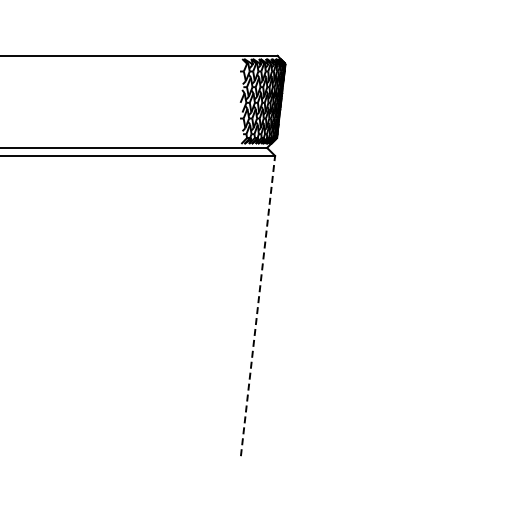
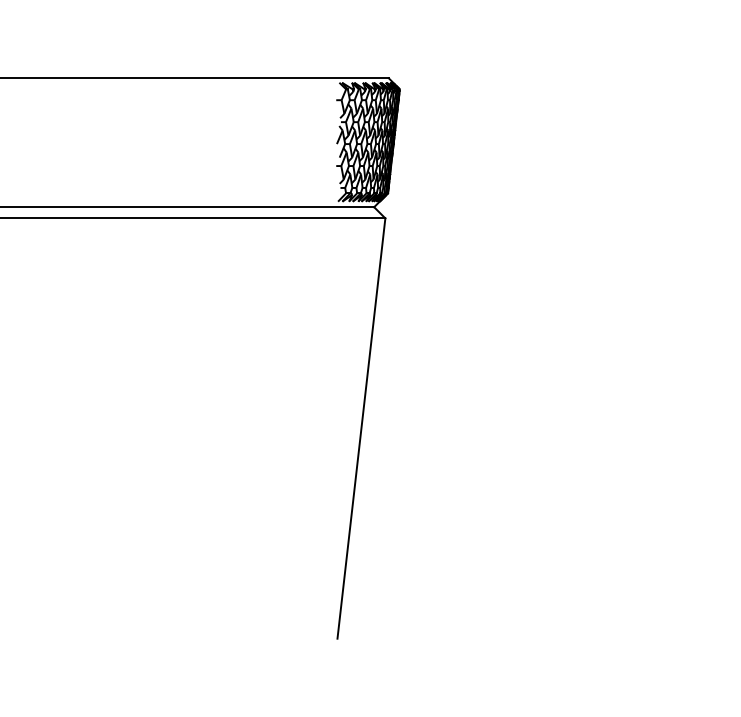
line: (258, 305) -> (362, 427), dashed -> solid

